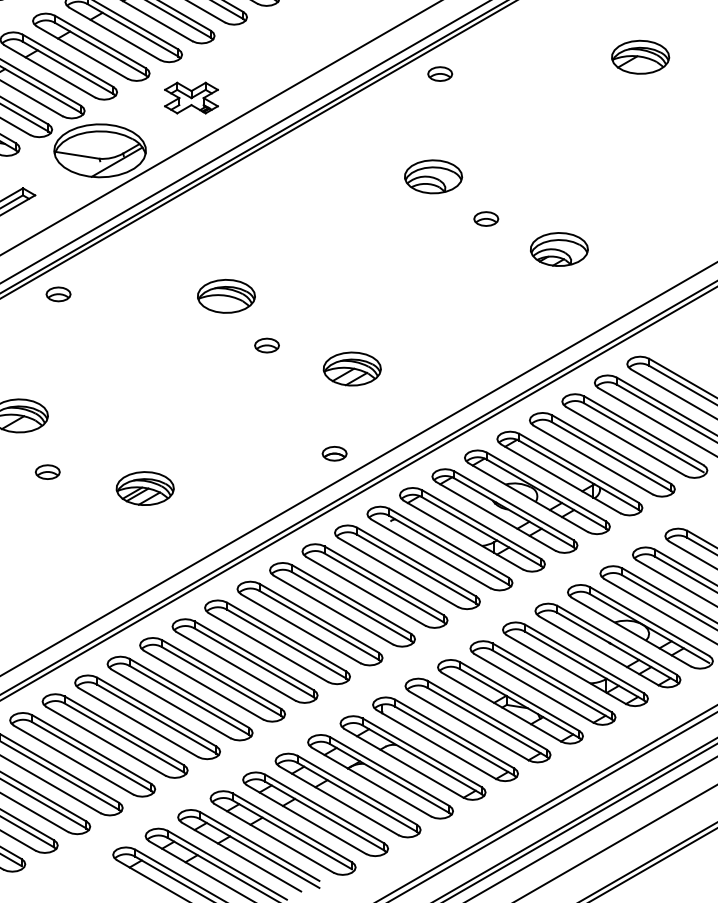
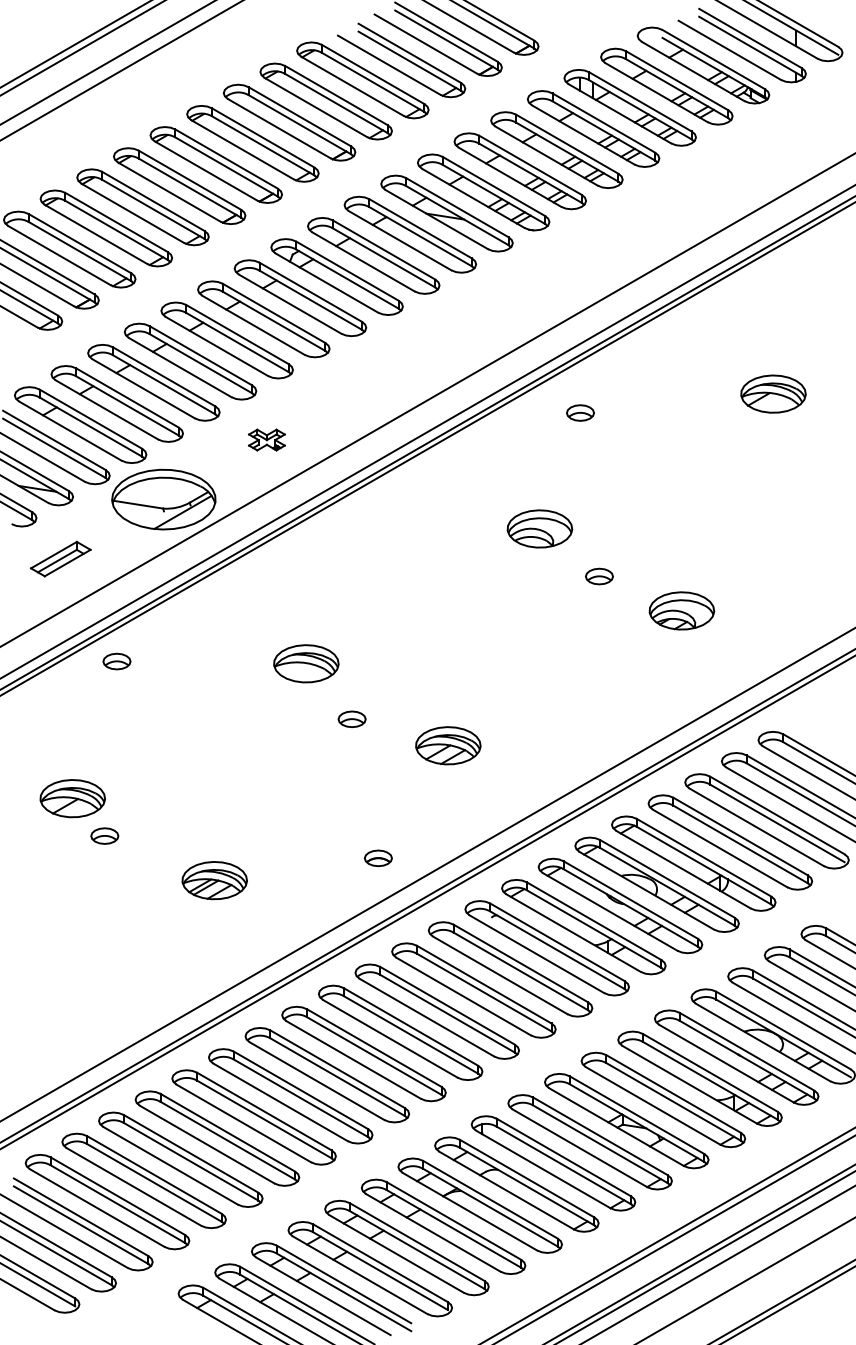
part: (440, 73) -> (580, 412), moved
part: (191, 97) -> (266, 439), size x0.6
part: (334, 453) -> (378, 858), moved
part: (47, 471) -> (104, 835), moved

